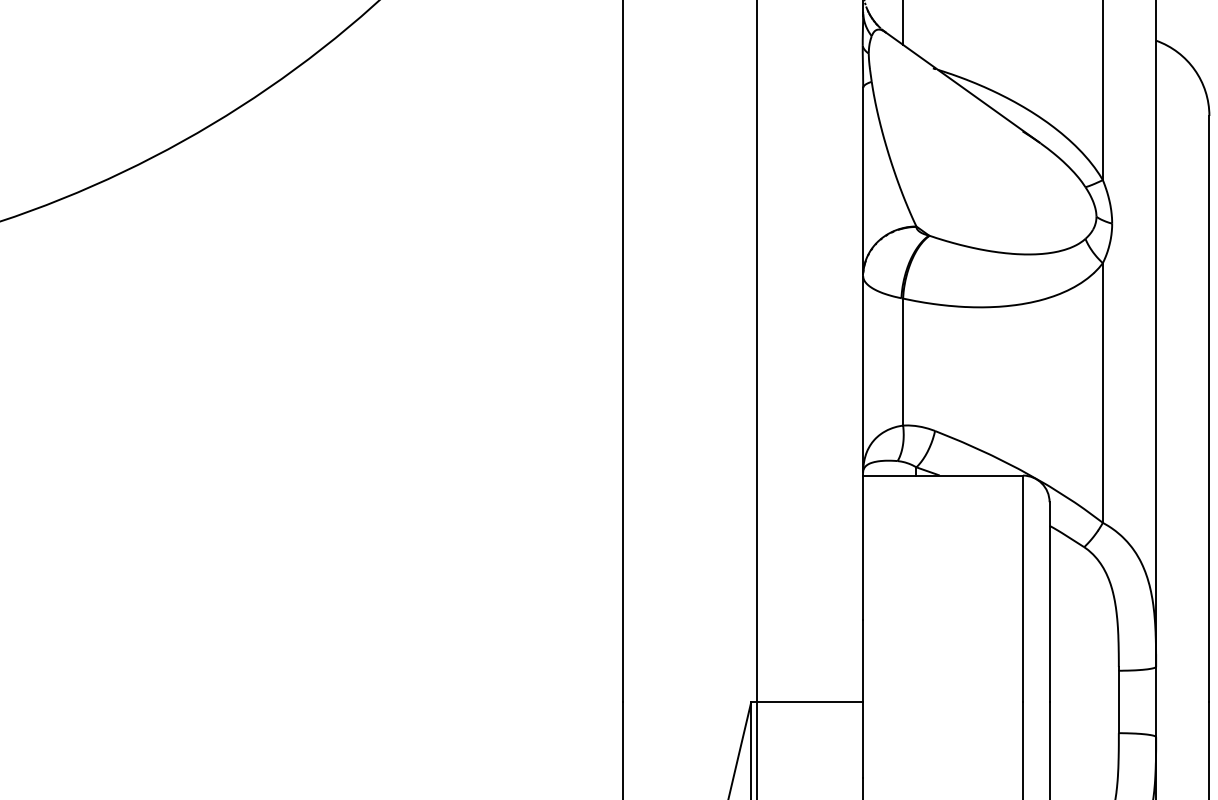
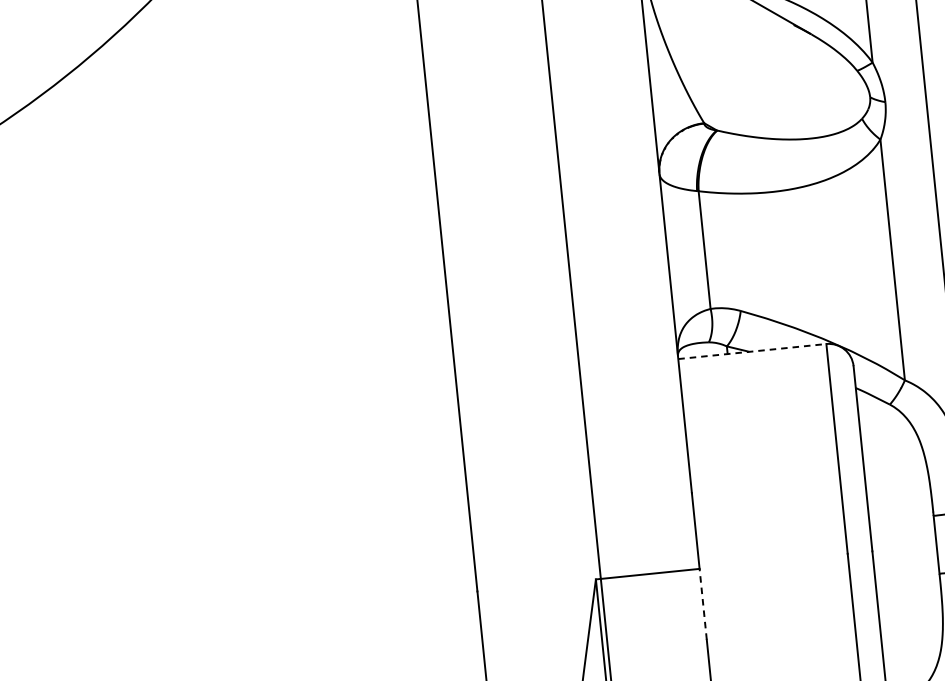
line: (943, 475) -> (752, 351), solid -> dashed
line: (863, 739) -> (703, 603), solid -> dashed

